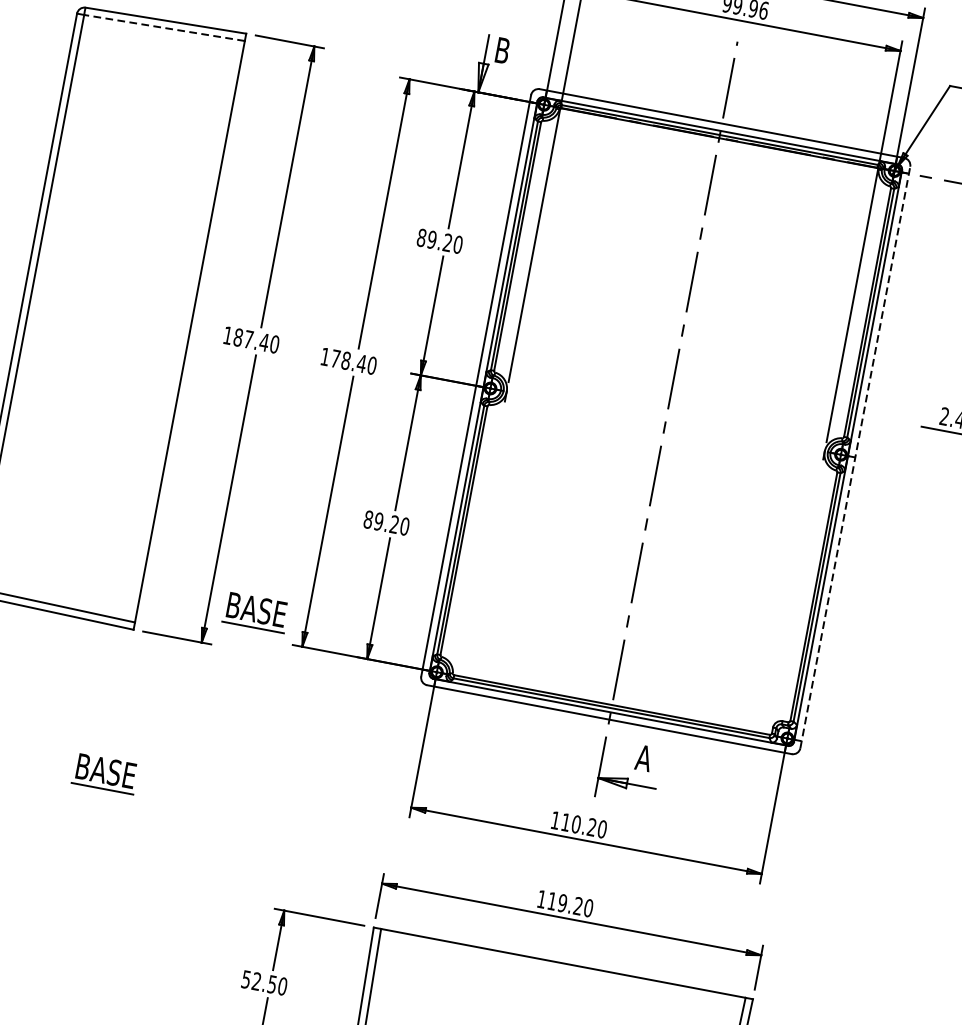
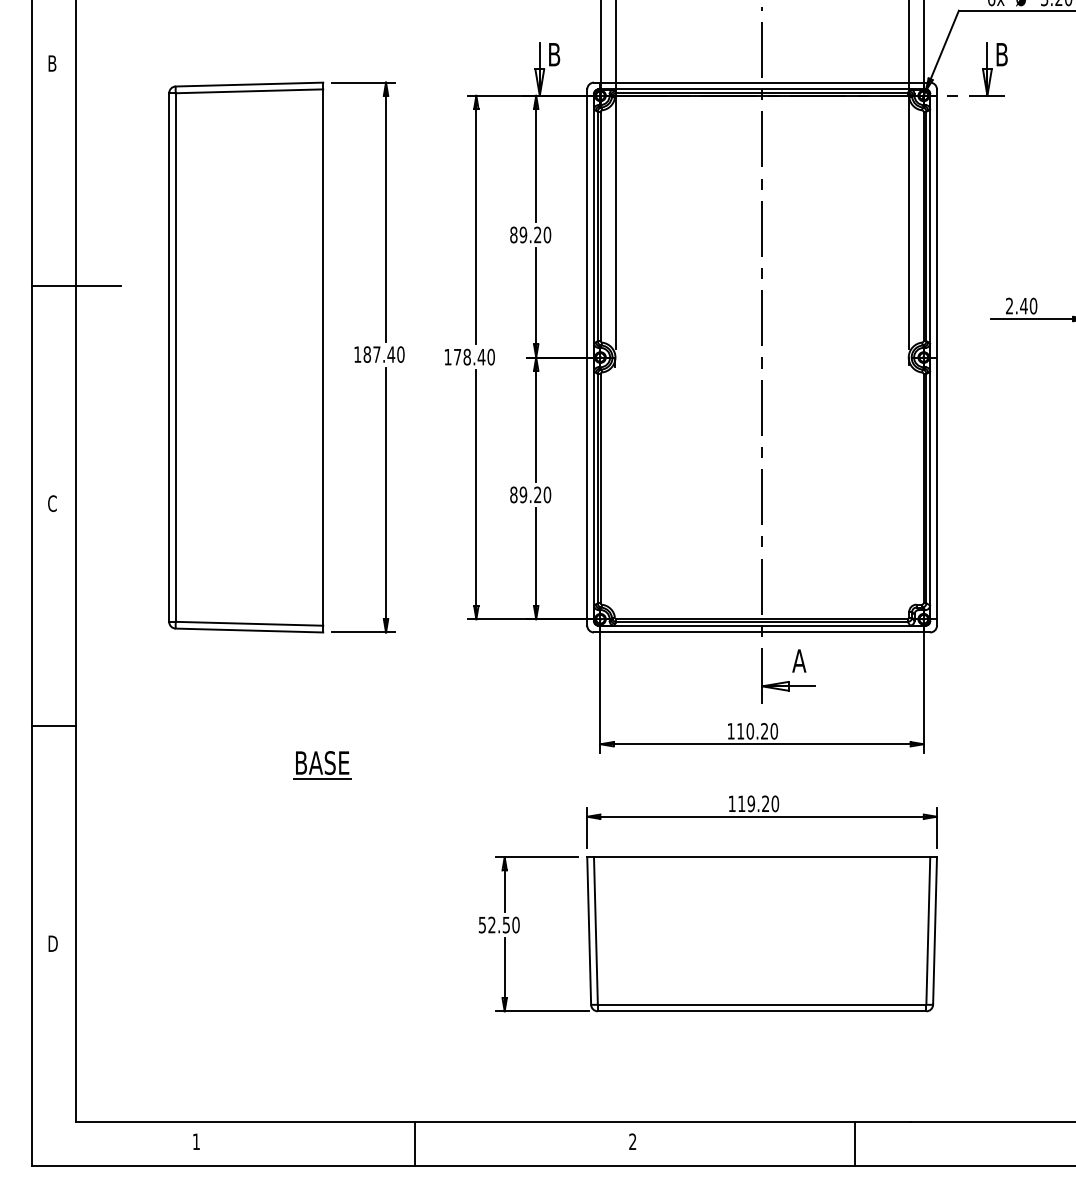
line: (164, 28) -> (249, 91), dashed -> solid
line: (854, 457) -> (936, 357), dashed -> solid
part: (256, 612) -> (429, 596), removed

